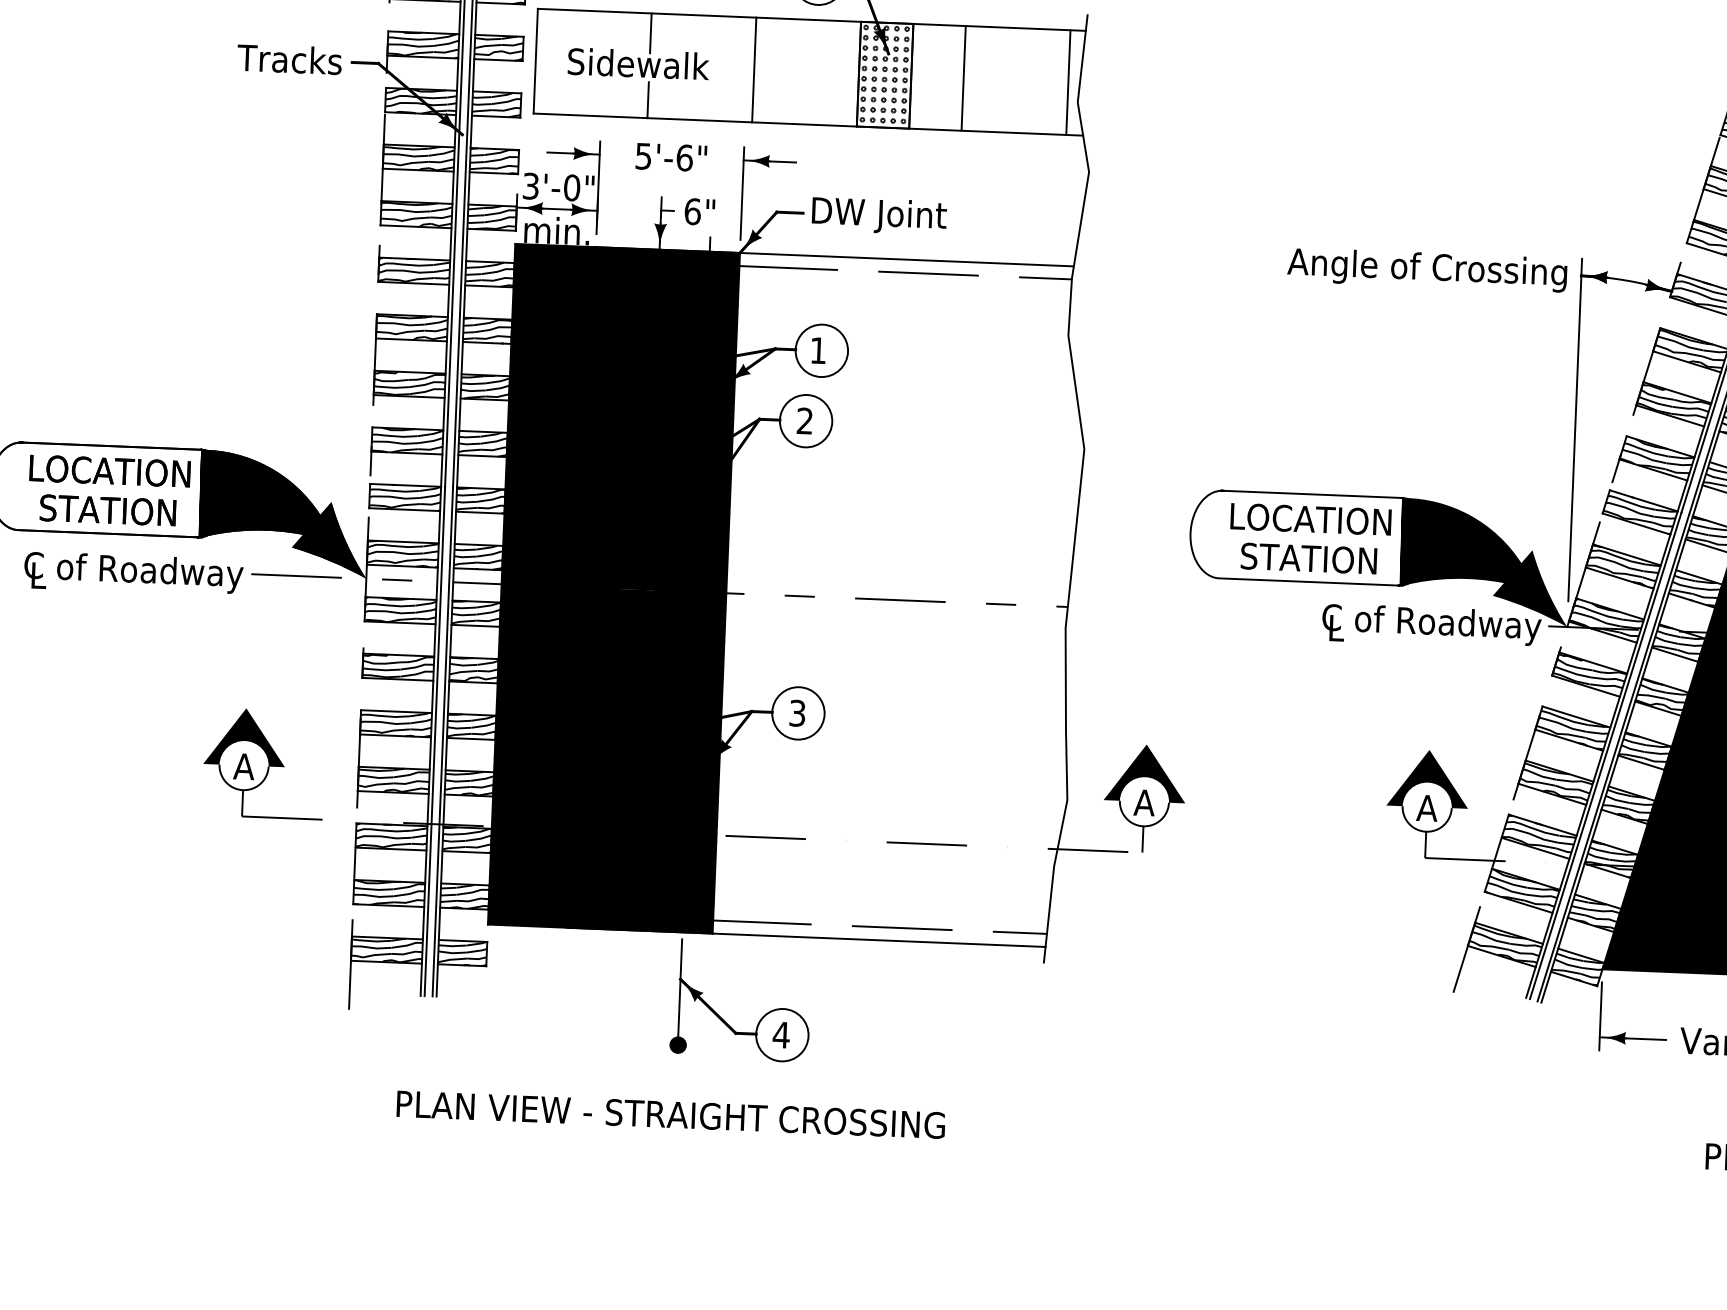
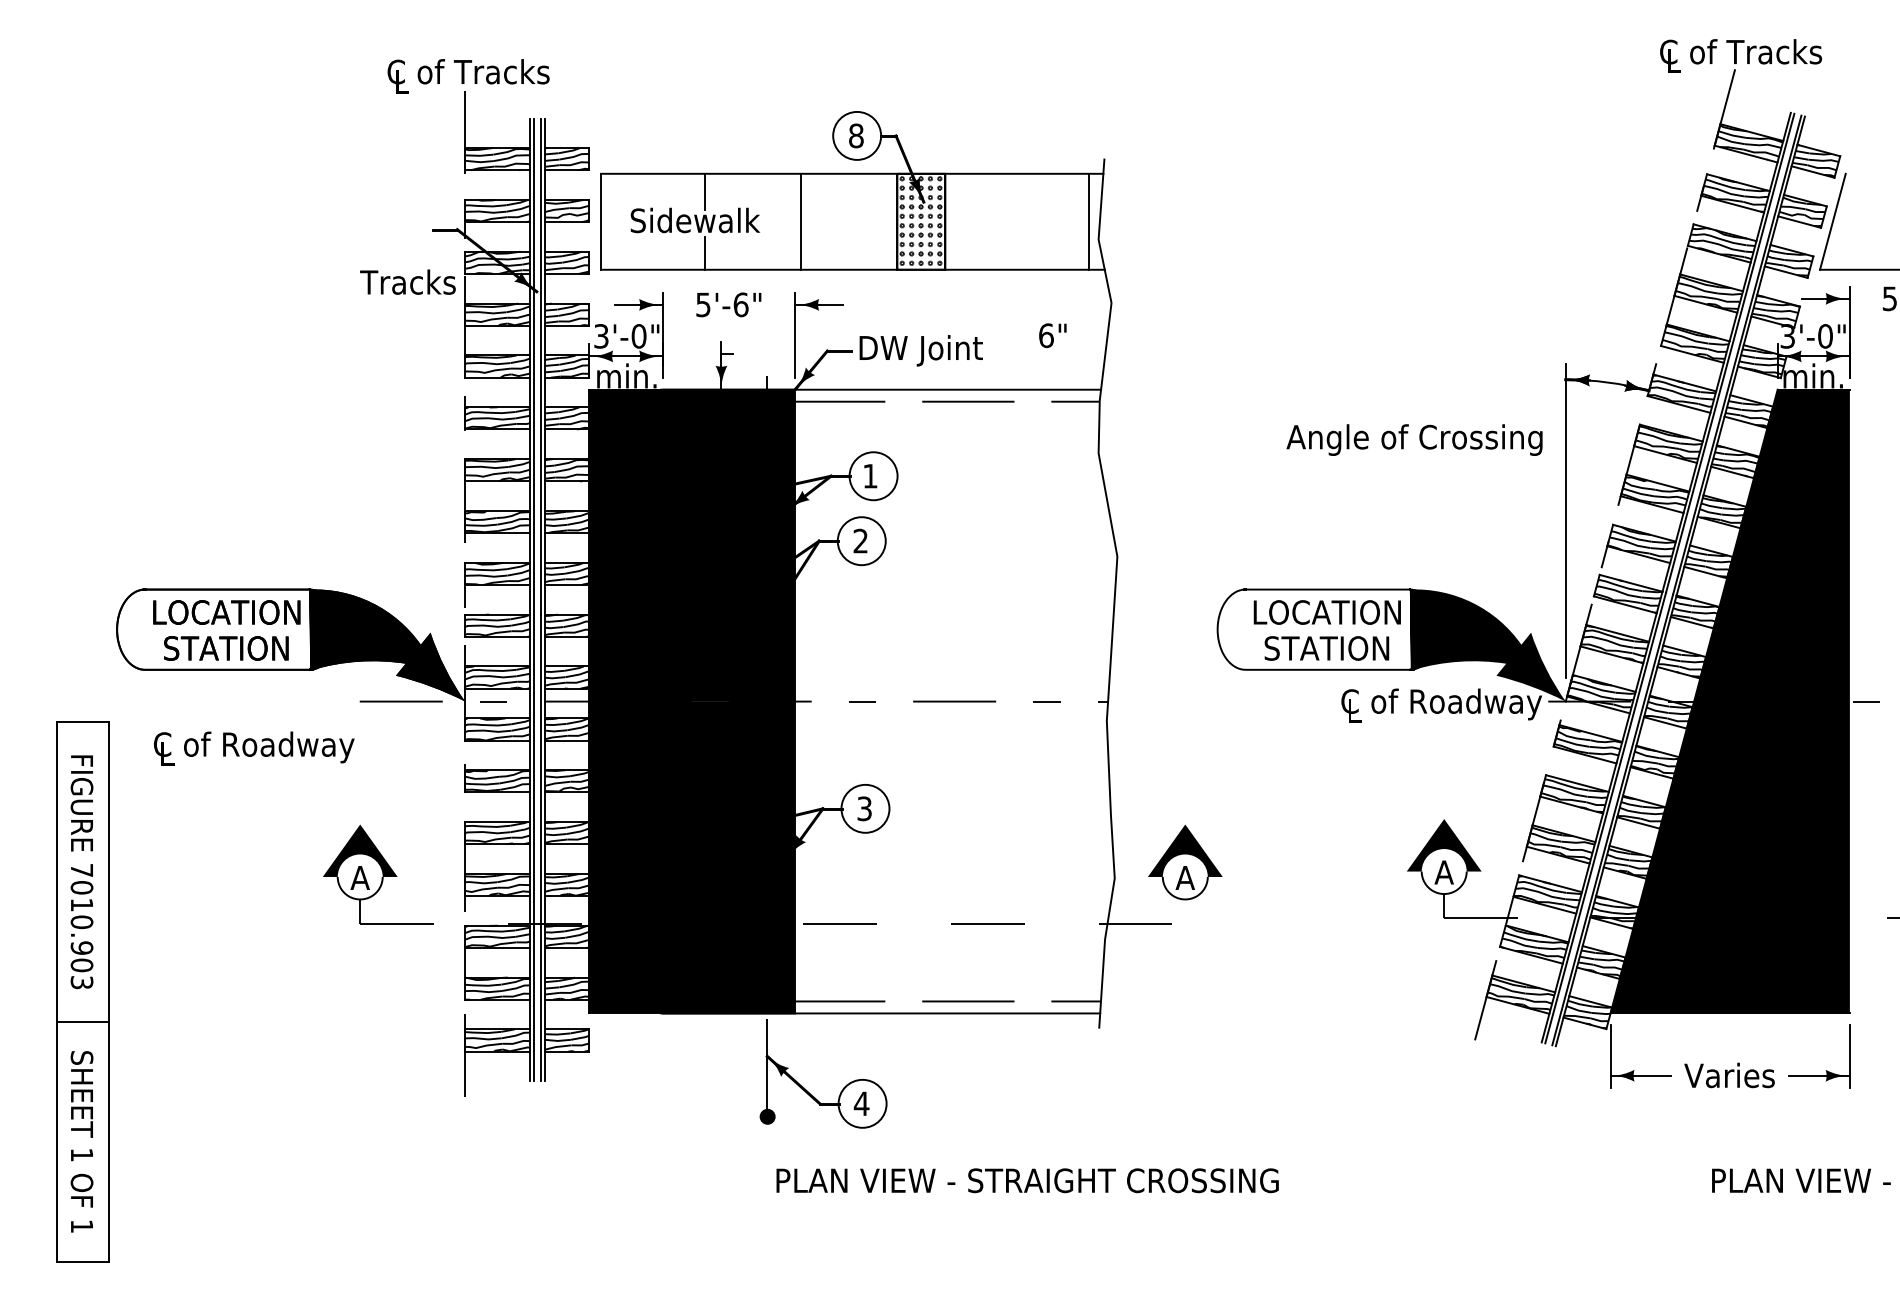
text: (289, 58) -> (407, 281), moved
line: (963, 78) -> (993, 221), removed
text: (699, 211) -> (1052, 335), moved
text: (1427, 269) -> (1414, 439), moved
text: (134, 573) -> (254, 748), moved
line: (1143, 839) -> (1185, 911), removed
text: (670, 1114) -> (1027, 1180), moved

